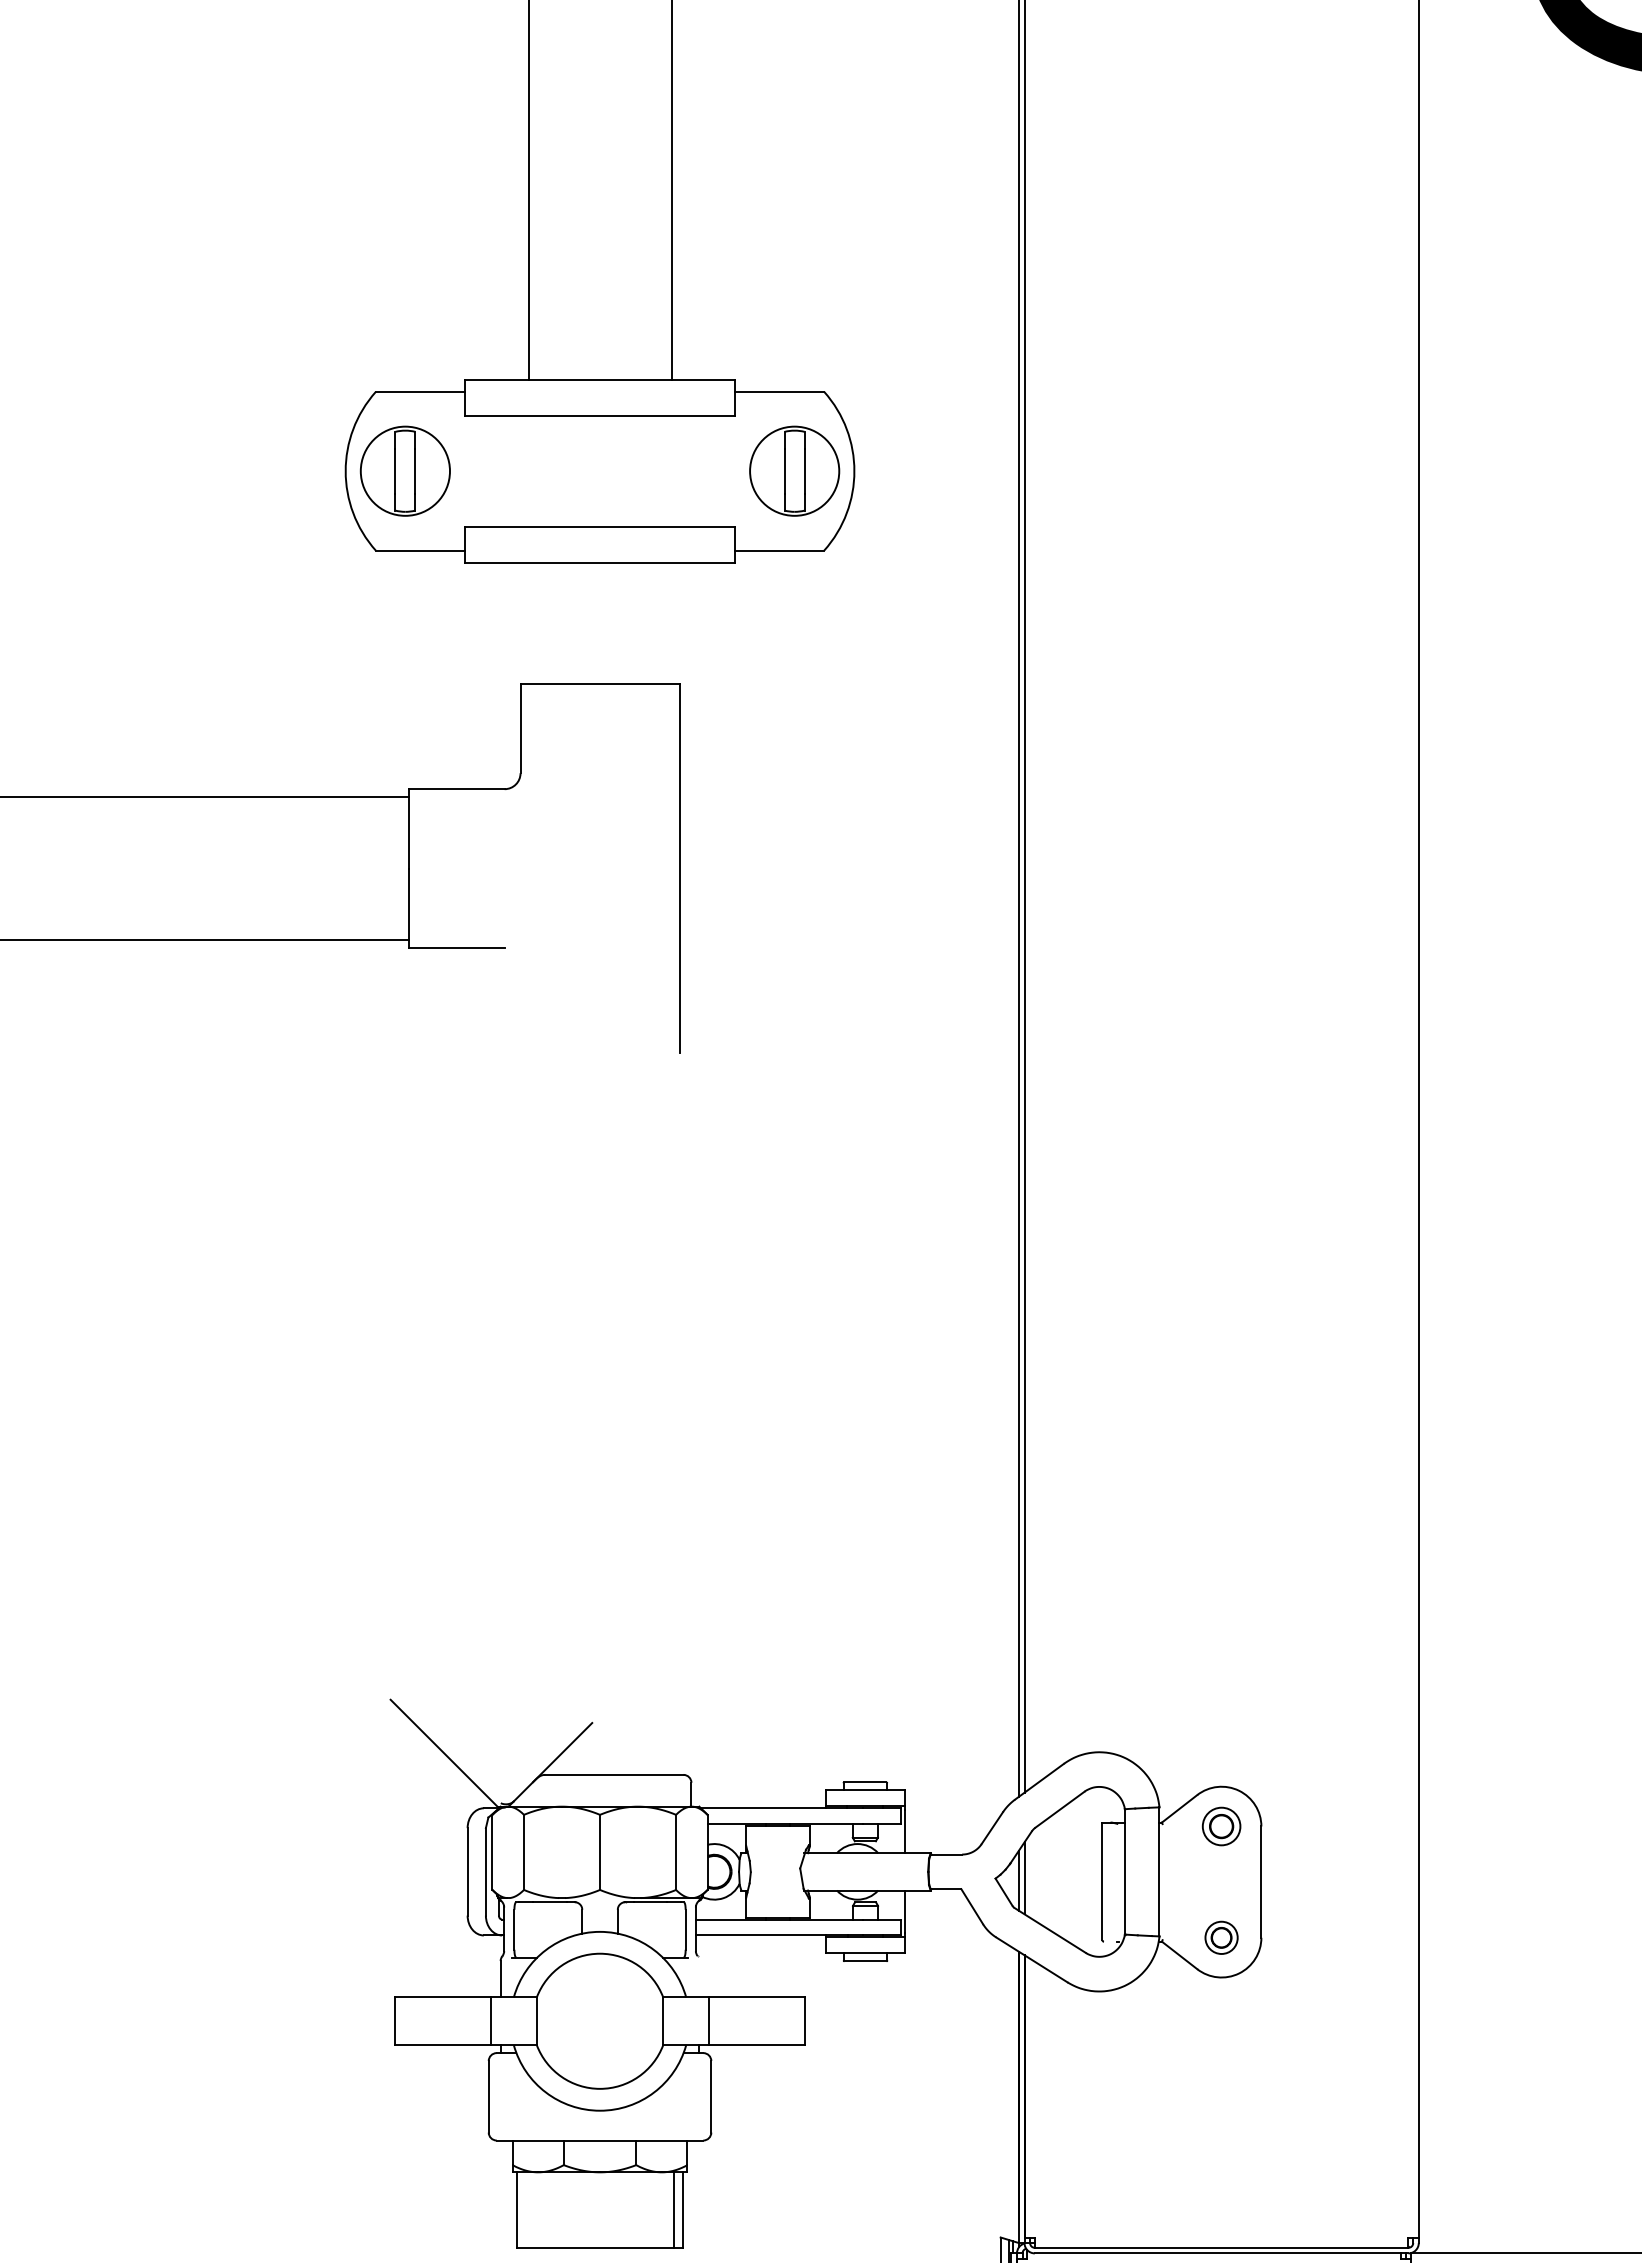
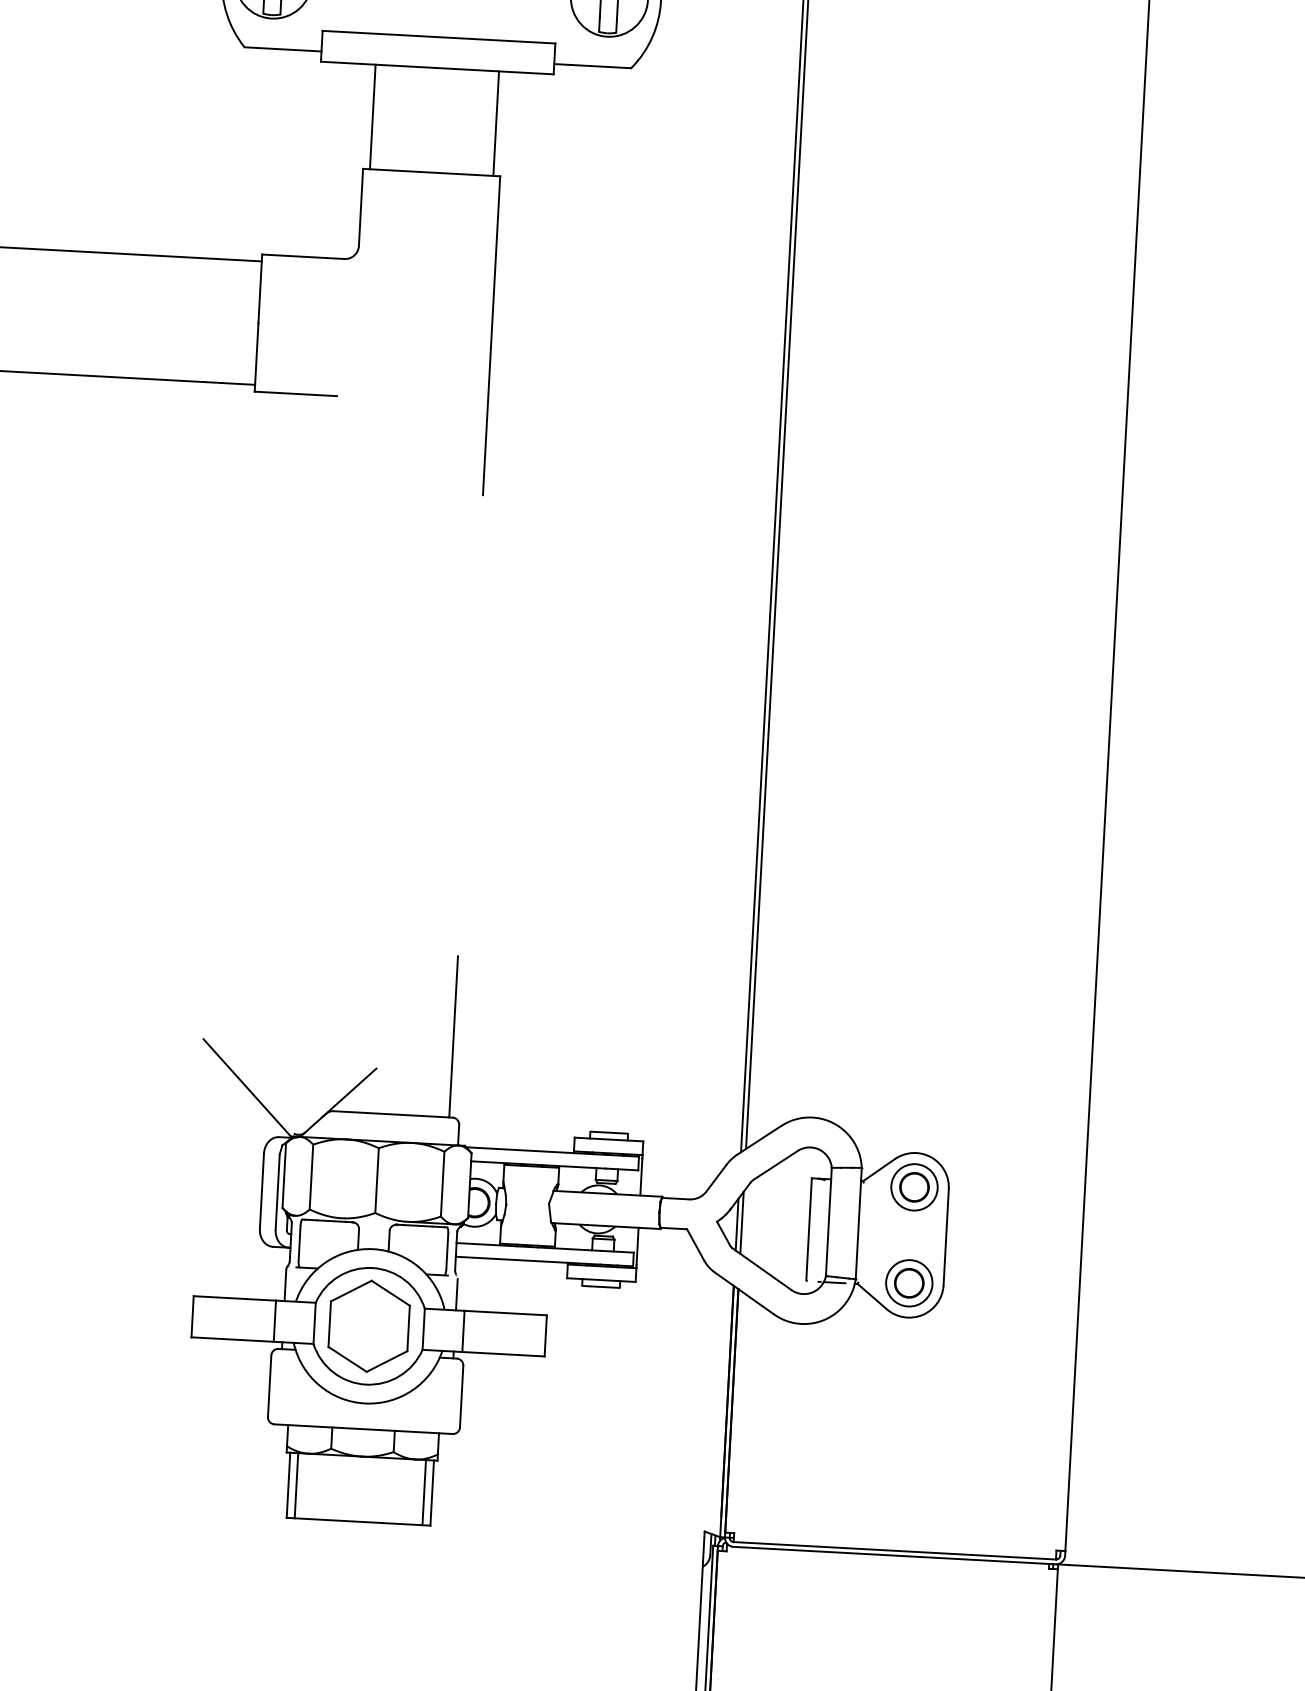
line: (528, 622) -> (372, 116), added
line: (671, 622) -> (496, 123), added
line: (679, 1681) -> (453, 1036), added
part: (1221, 1826) -> (914, 1187), size x1.43
part: (1221, 1937) -> (909, 1283), size x1.67
line: (1134, 1941) -> (833, 1282), added
line: (699, 1979) -> (456, 1294), added
part: (599, 2021) -> (368, 1326), added
line: (525, 2209) -> (296, 1485), added

